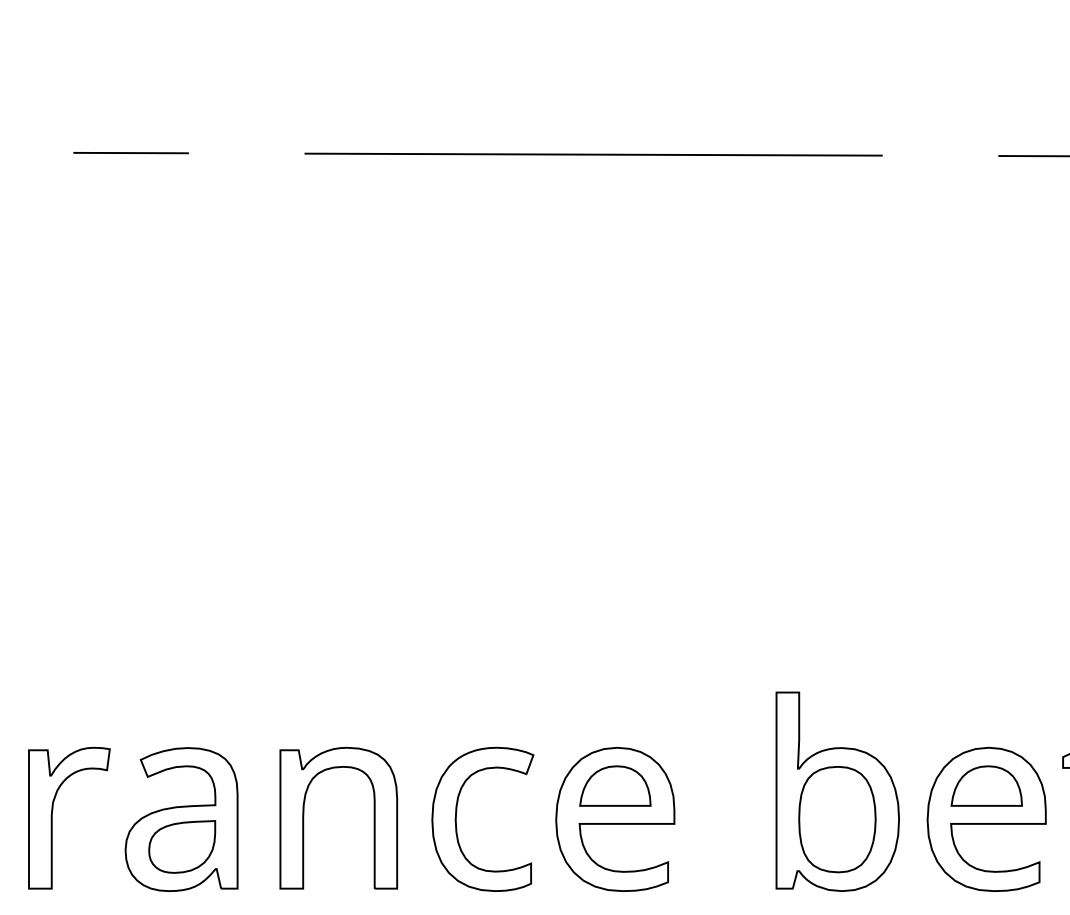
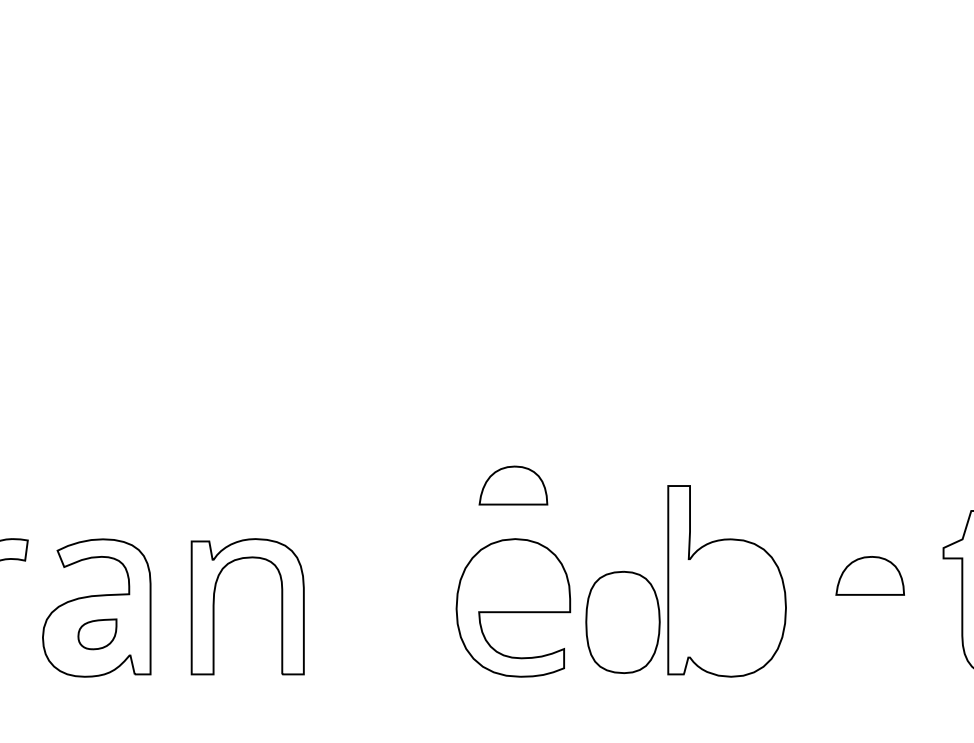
part: (615, 785) -> (513, 485), moved
part: (457, 811) -> (361, 600), removed
part: (986, 818) -> (869, 607), removed
part: (837, 819) -> (623, 622), moved
part: (182, 846) -> (97, 633), size x0.6

